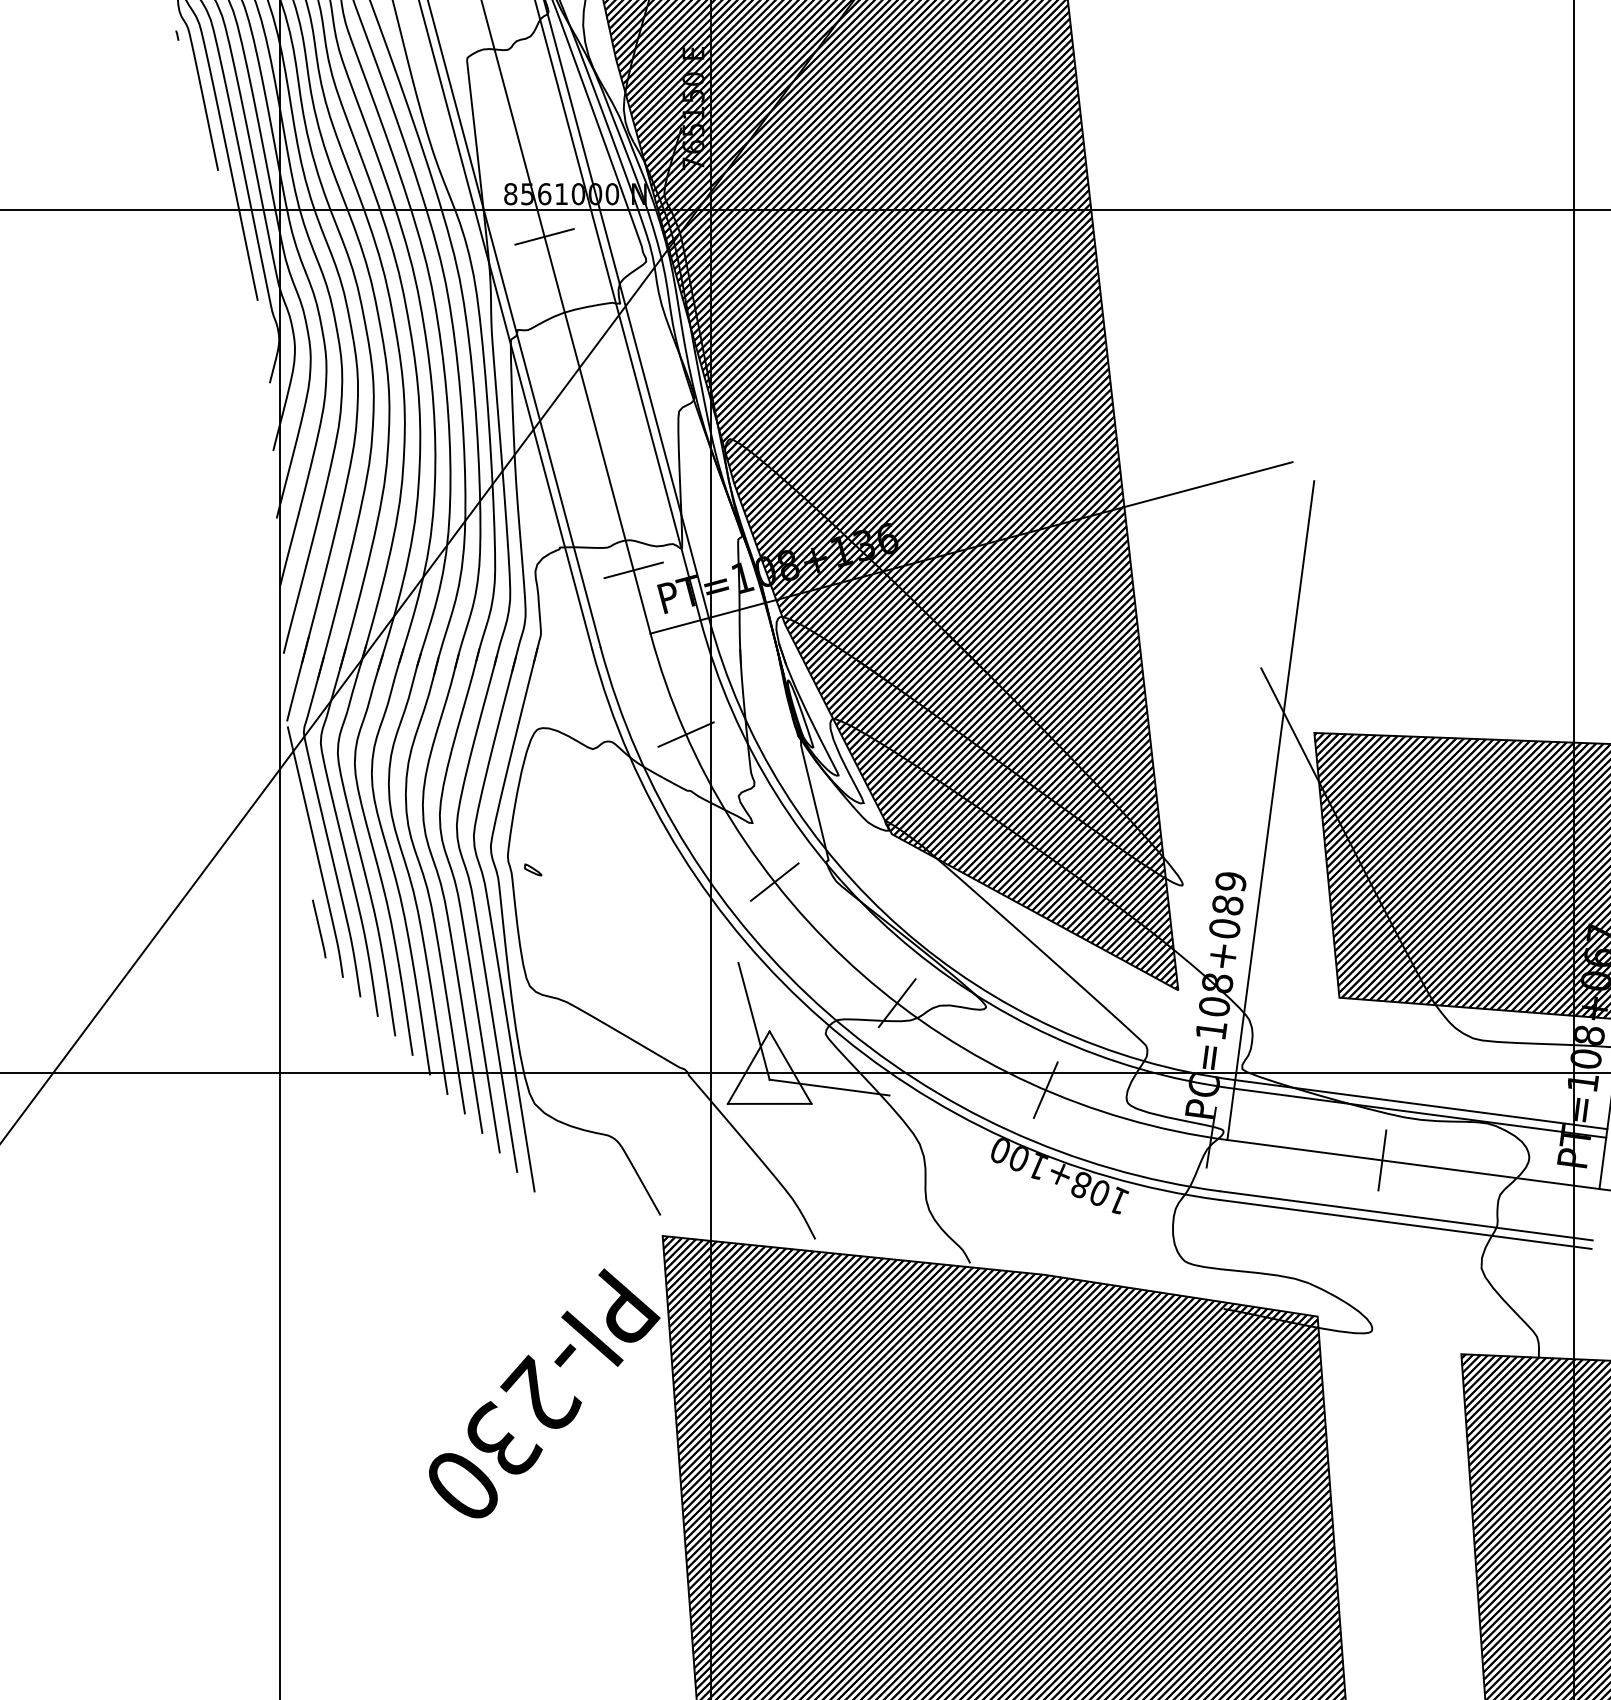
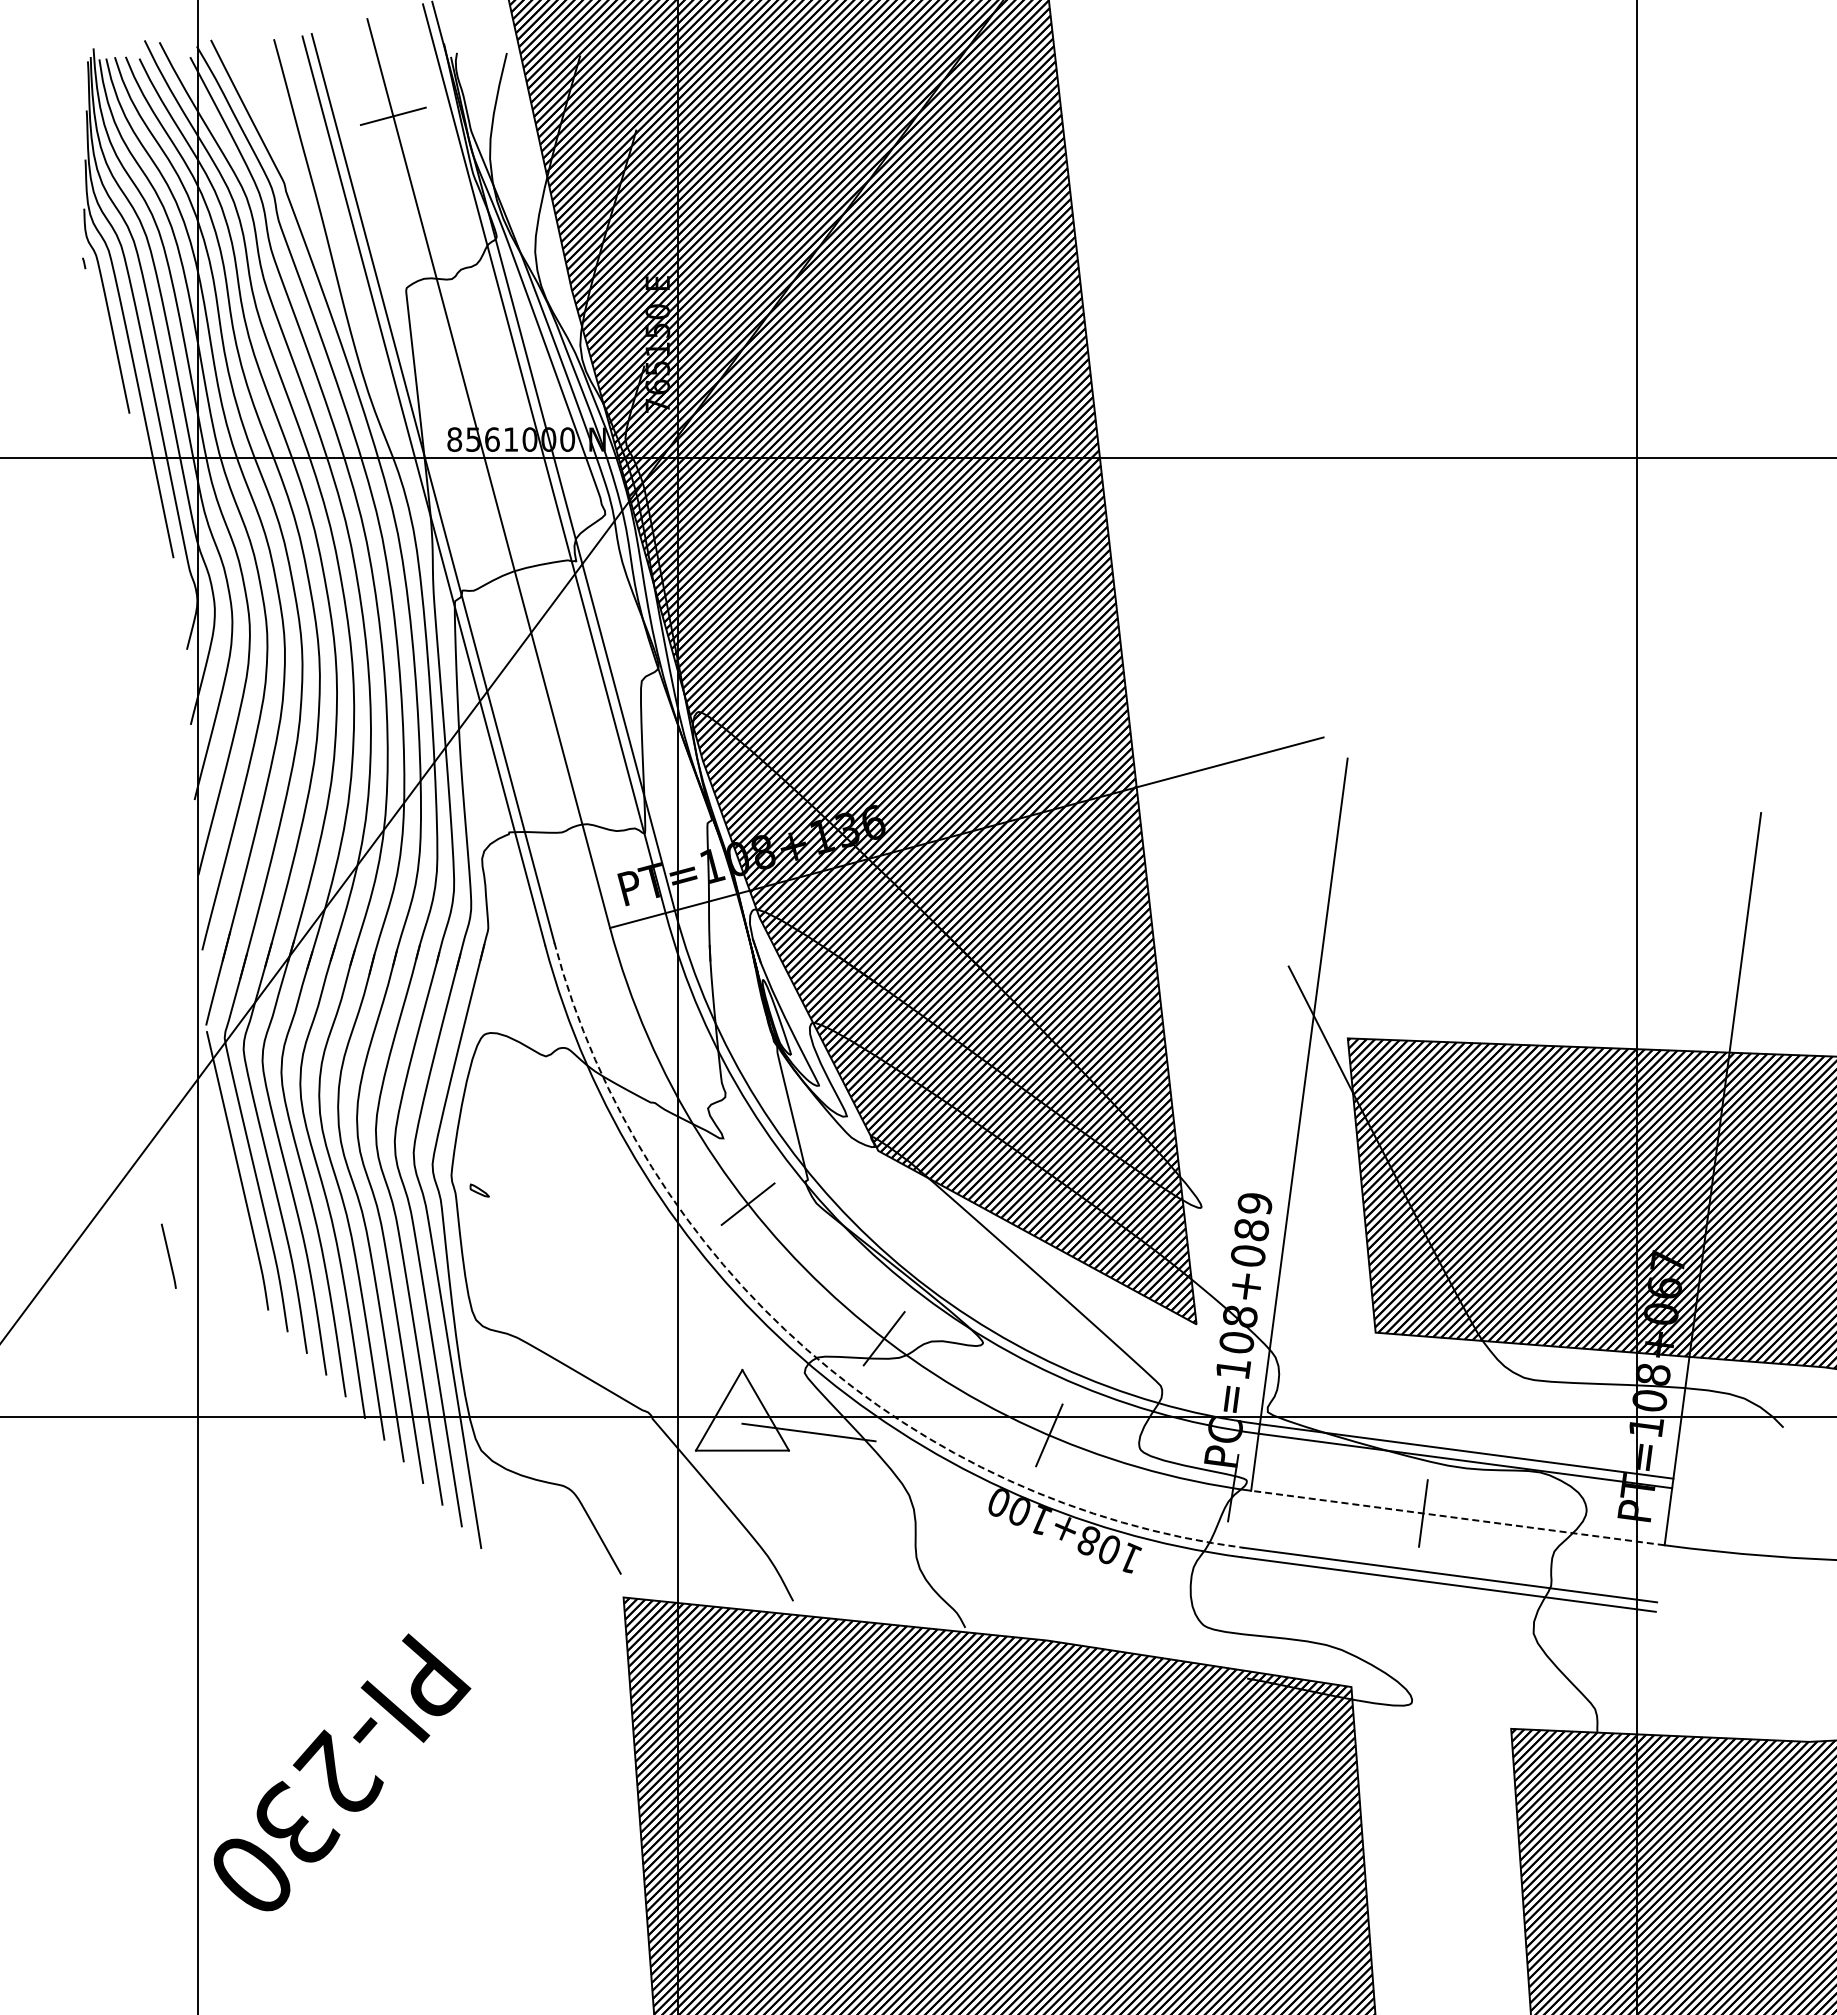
line: (543, 236) -> (491, 486), removed
line: (632, 570) -> (590, 857), removed
line: (686, 733) -> (649, 1039), removed
line: (318, 928) -> (168, 1255), moved
arc: (828, 1012) -> (807, 1349), solid -> dashed
line: (753, 1020) -> (724, 1358), removed
line: (1413, 1164) -> (1457, 1518), solid -> dashed
text: (544, 1393) -> (342, 1772), moved

